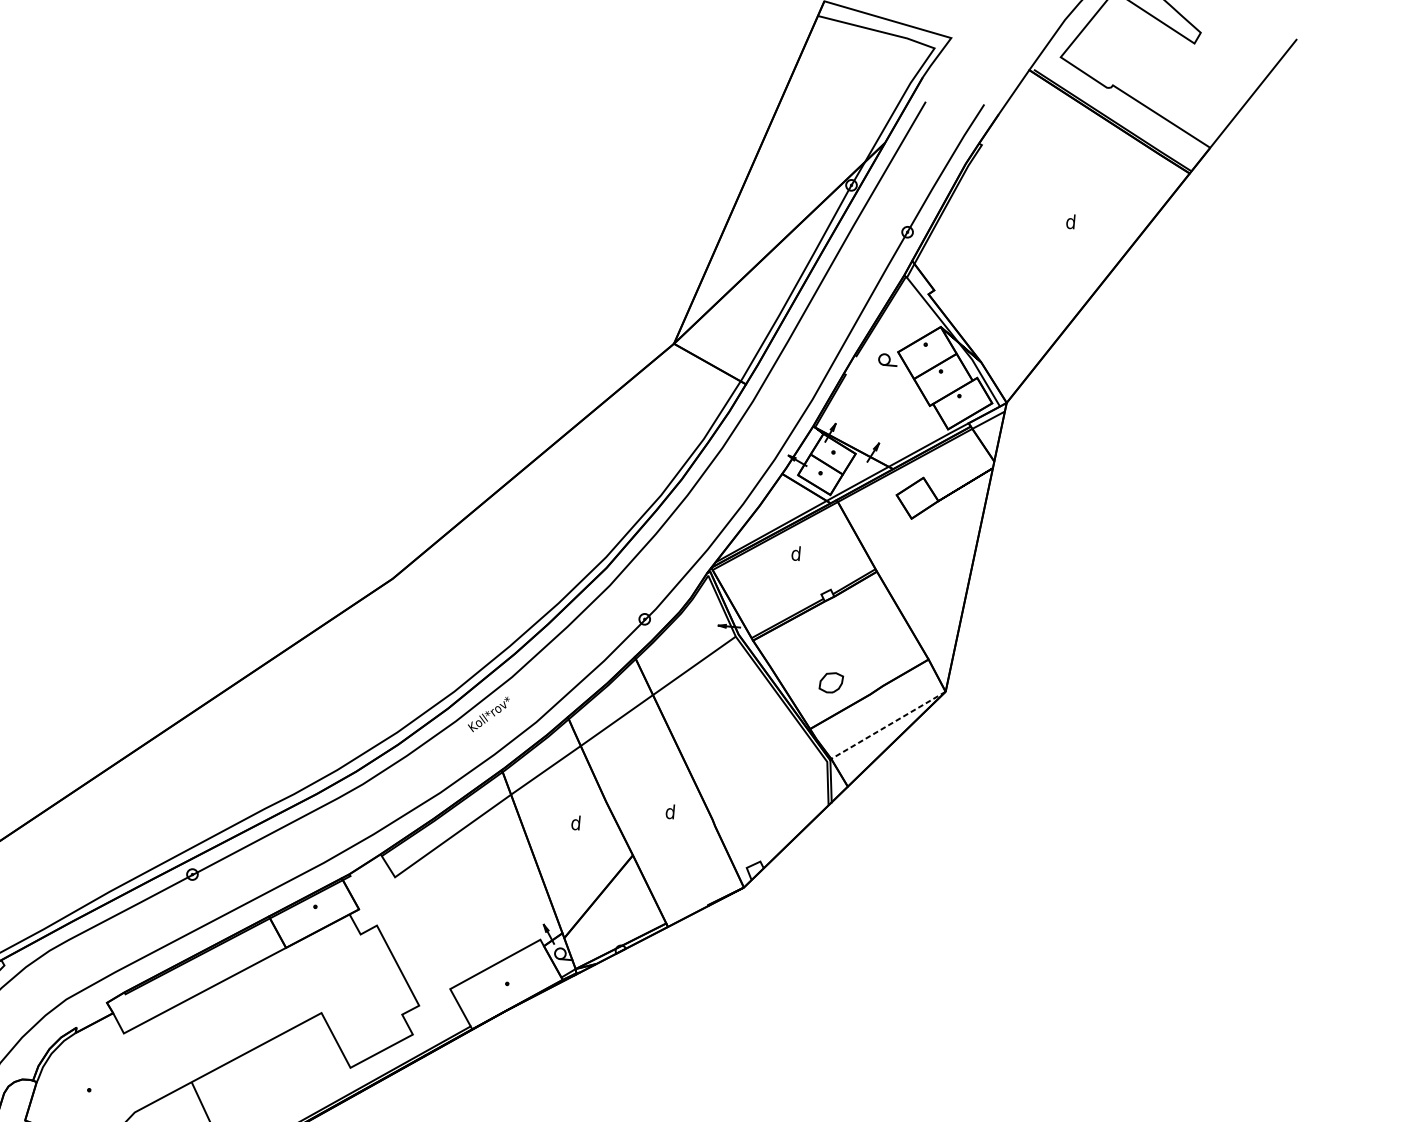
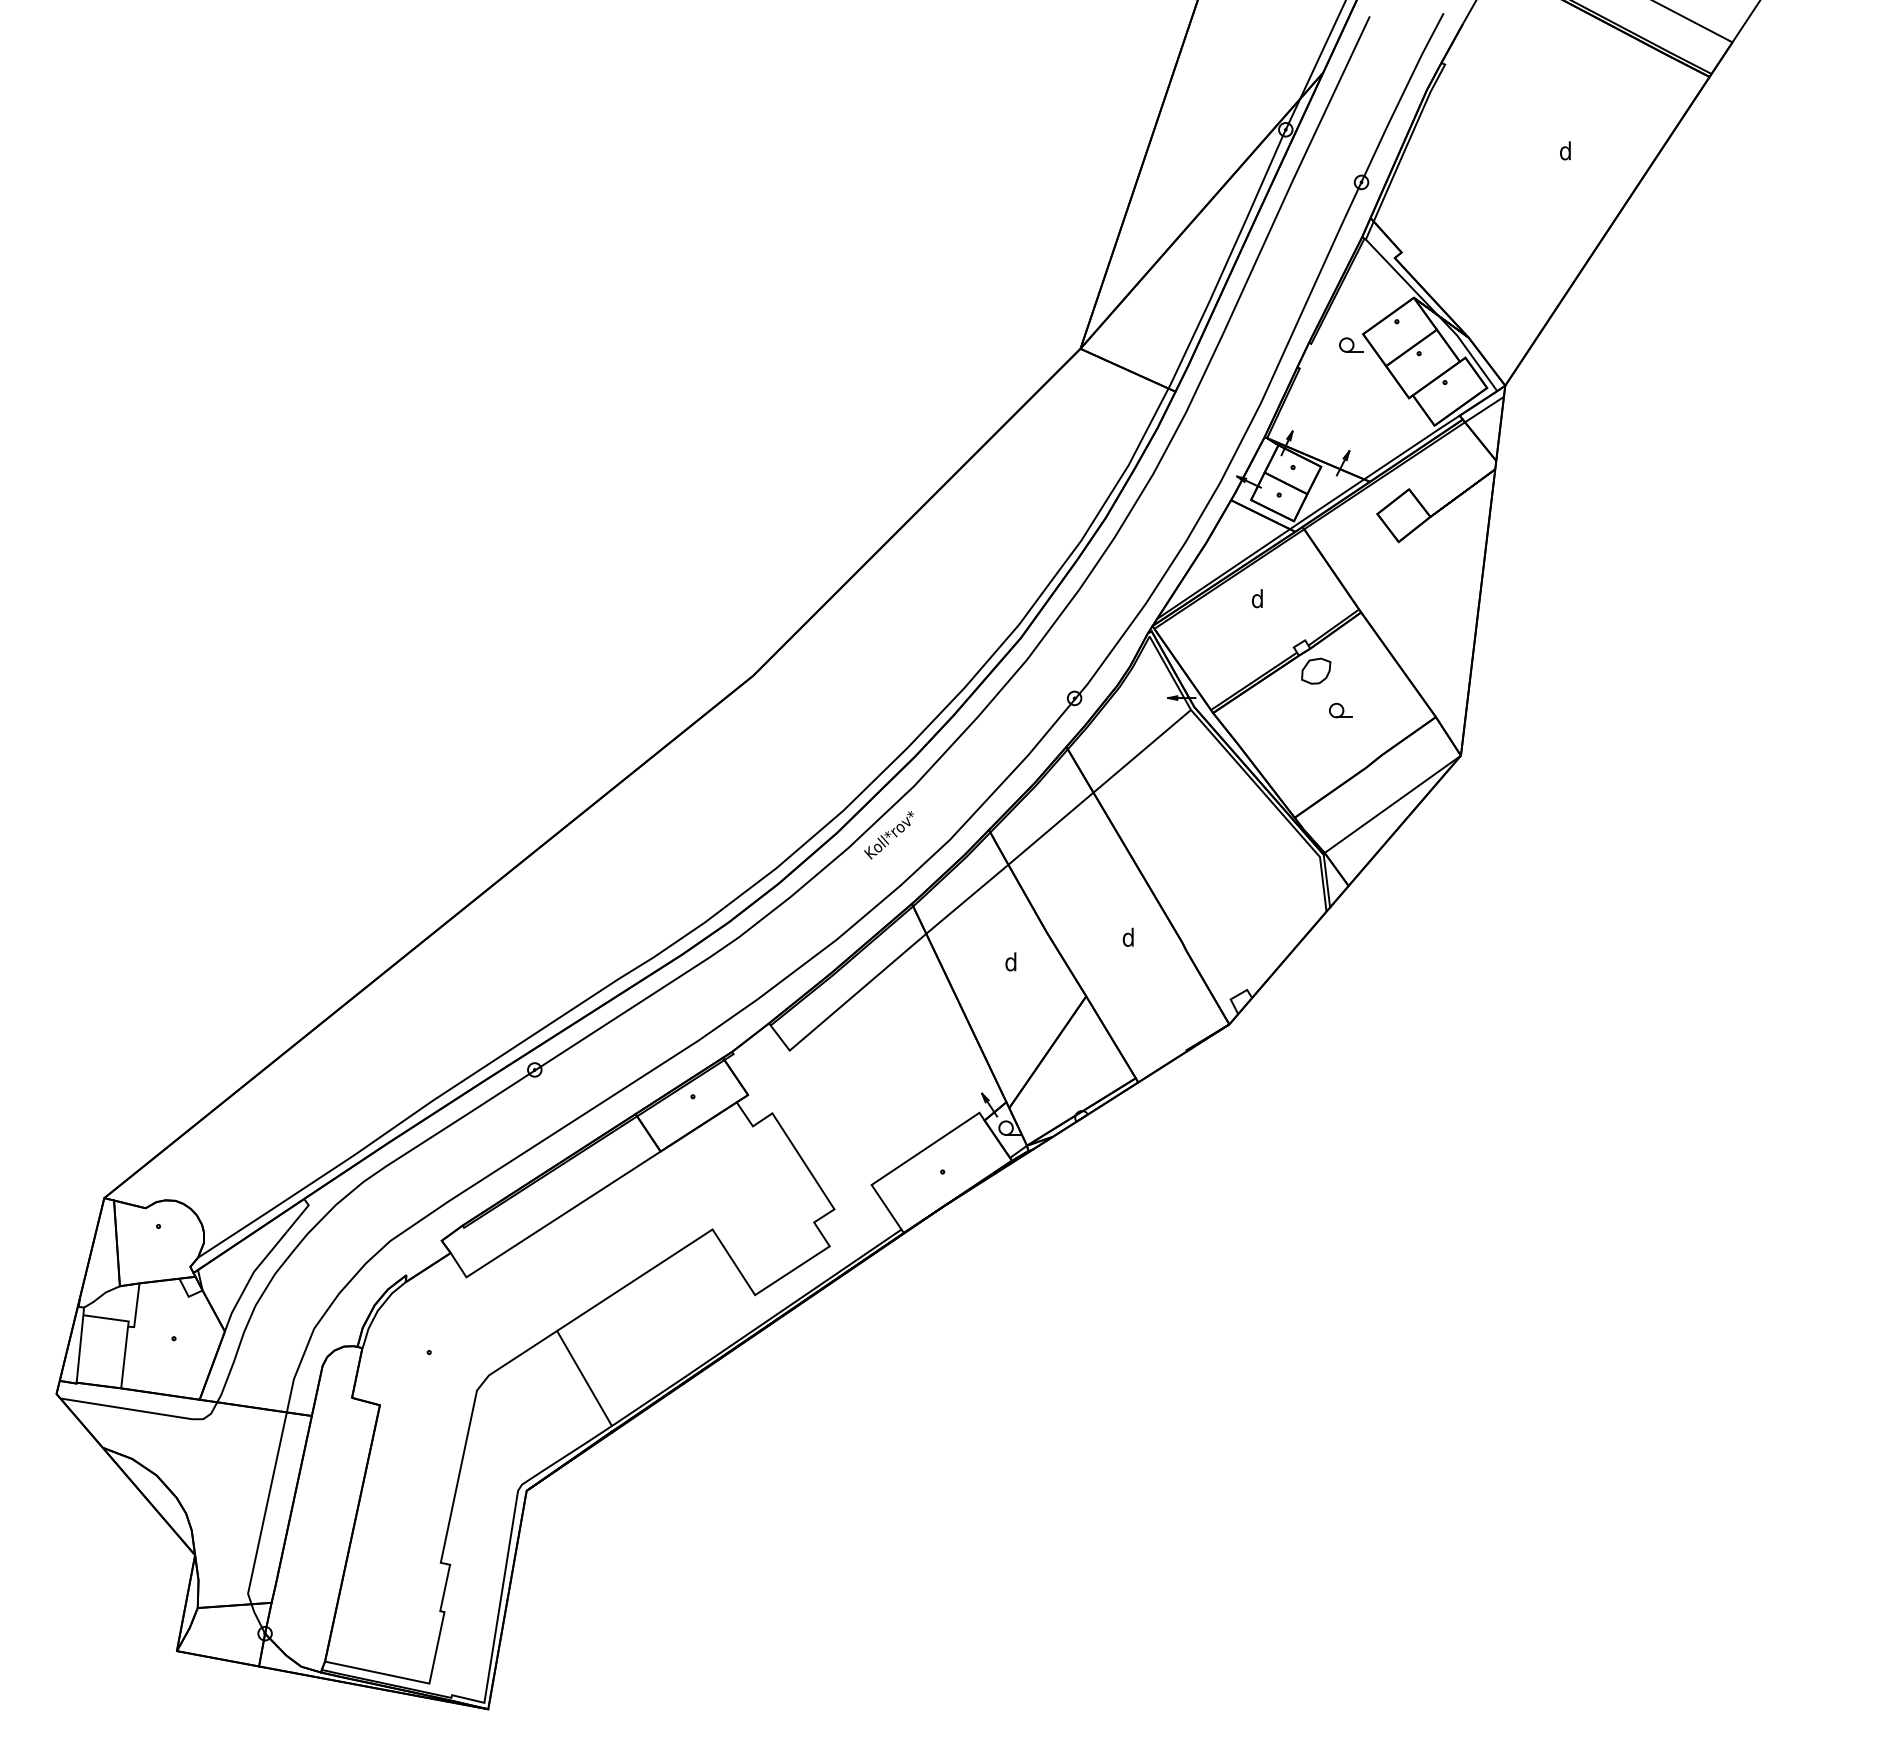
part: (853, 647) -> (1340, 710), added
part: (831, 682) -> (1316, 670), moved
line: (888, 725) -> (1392, 804), dashed -> solid

